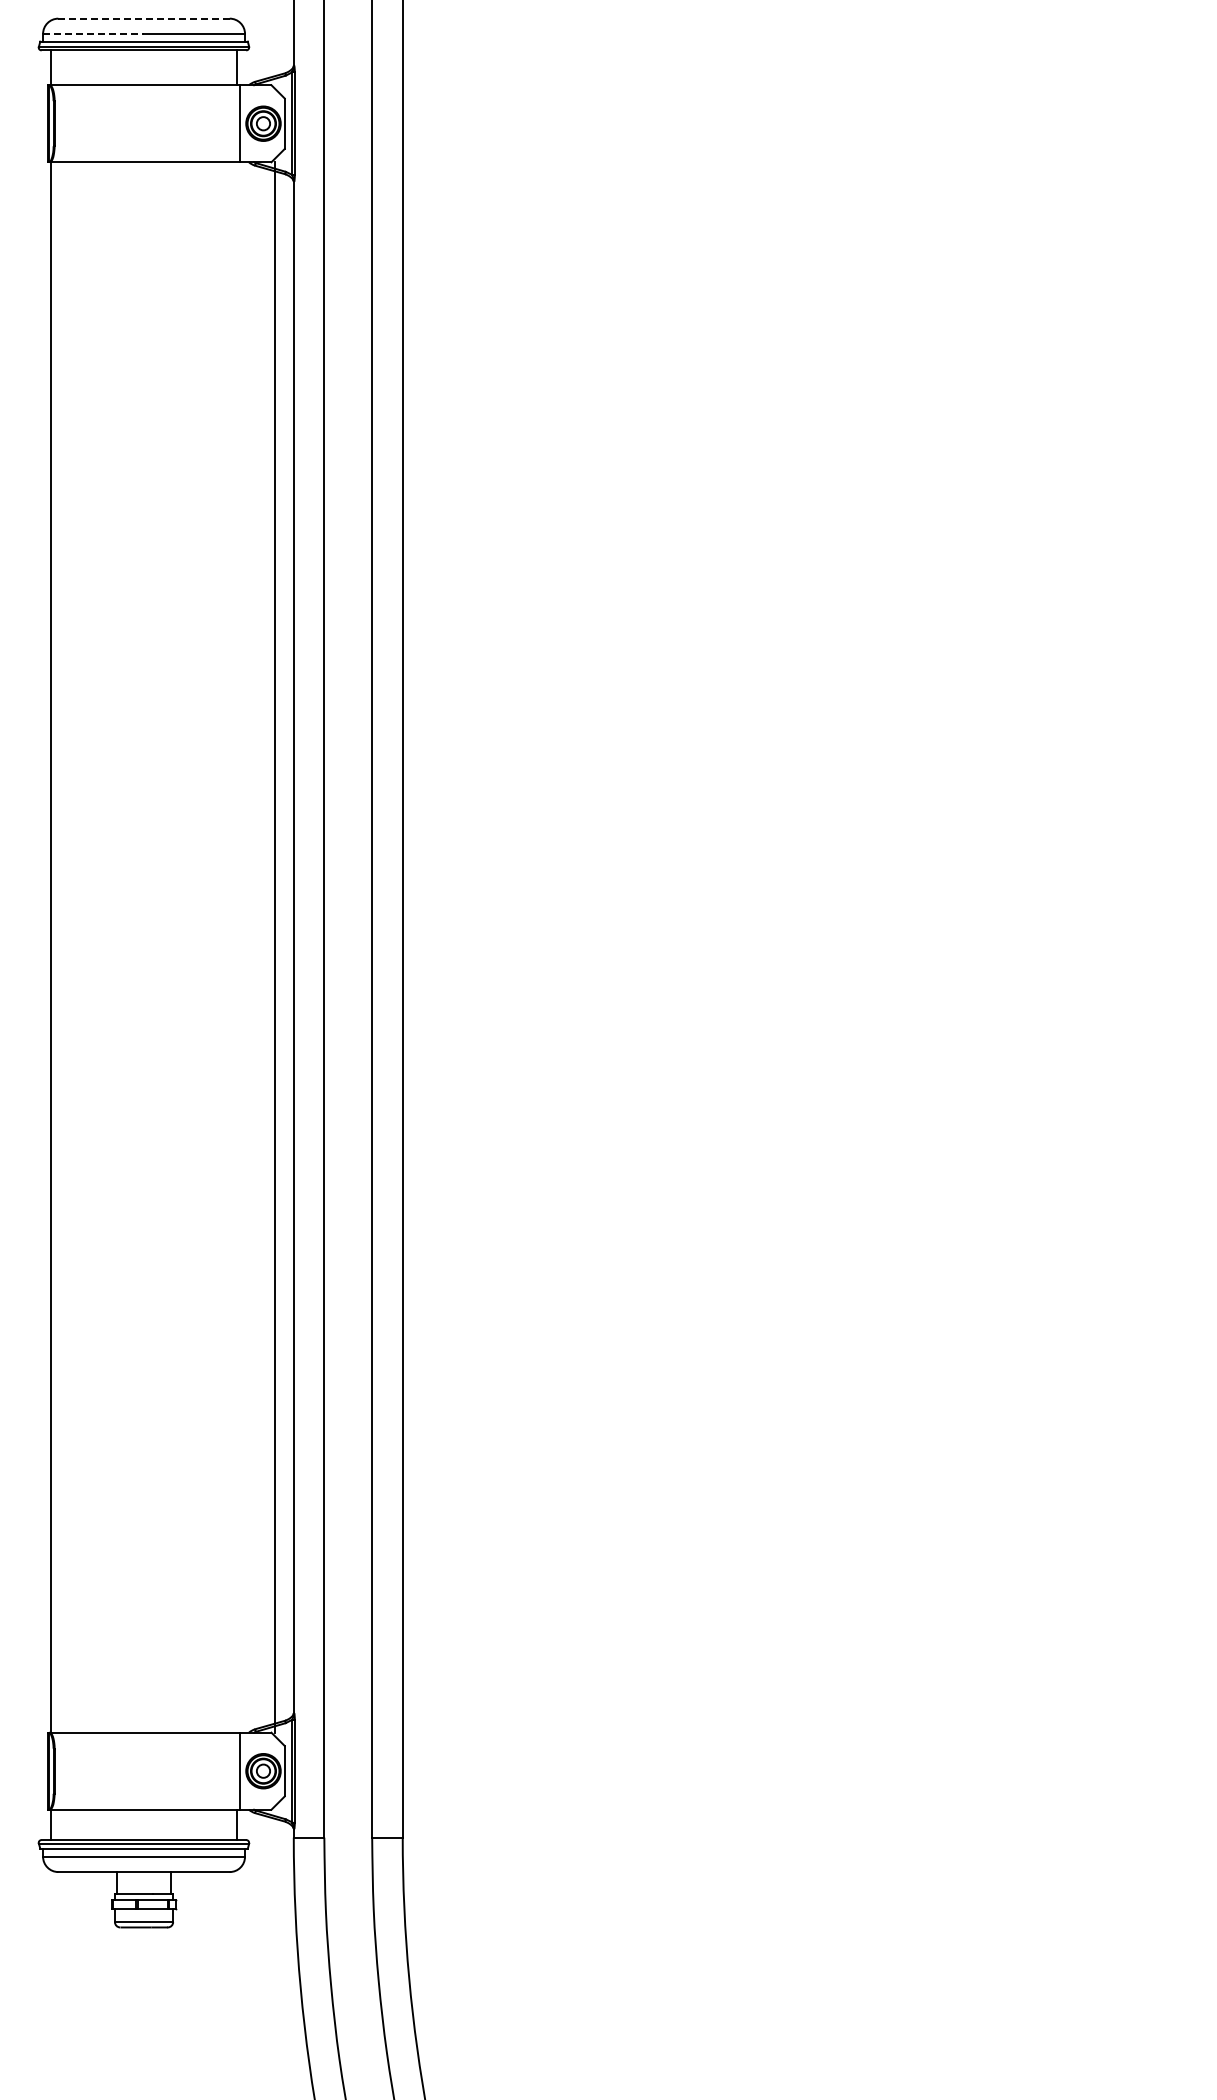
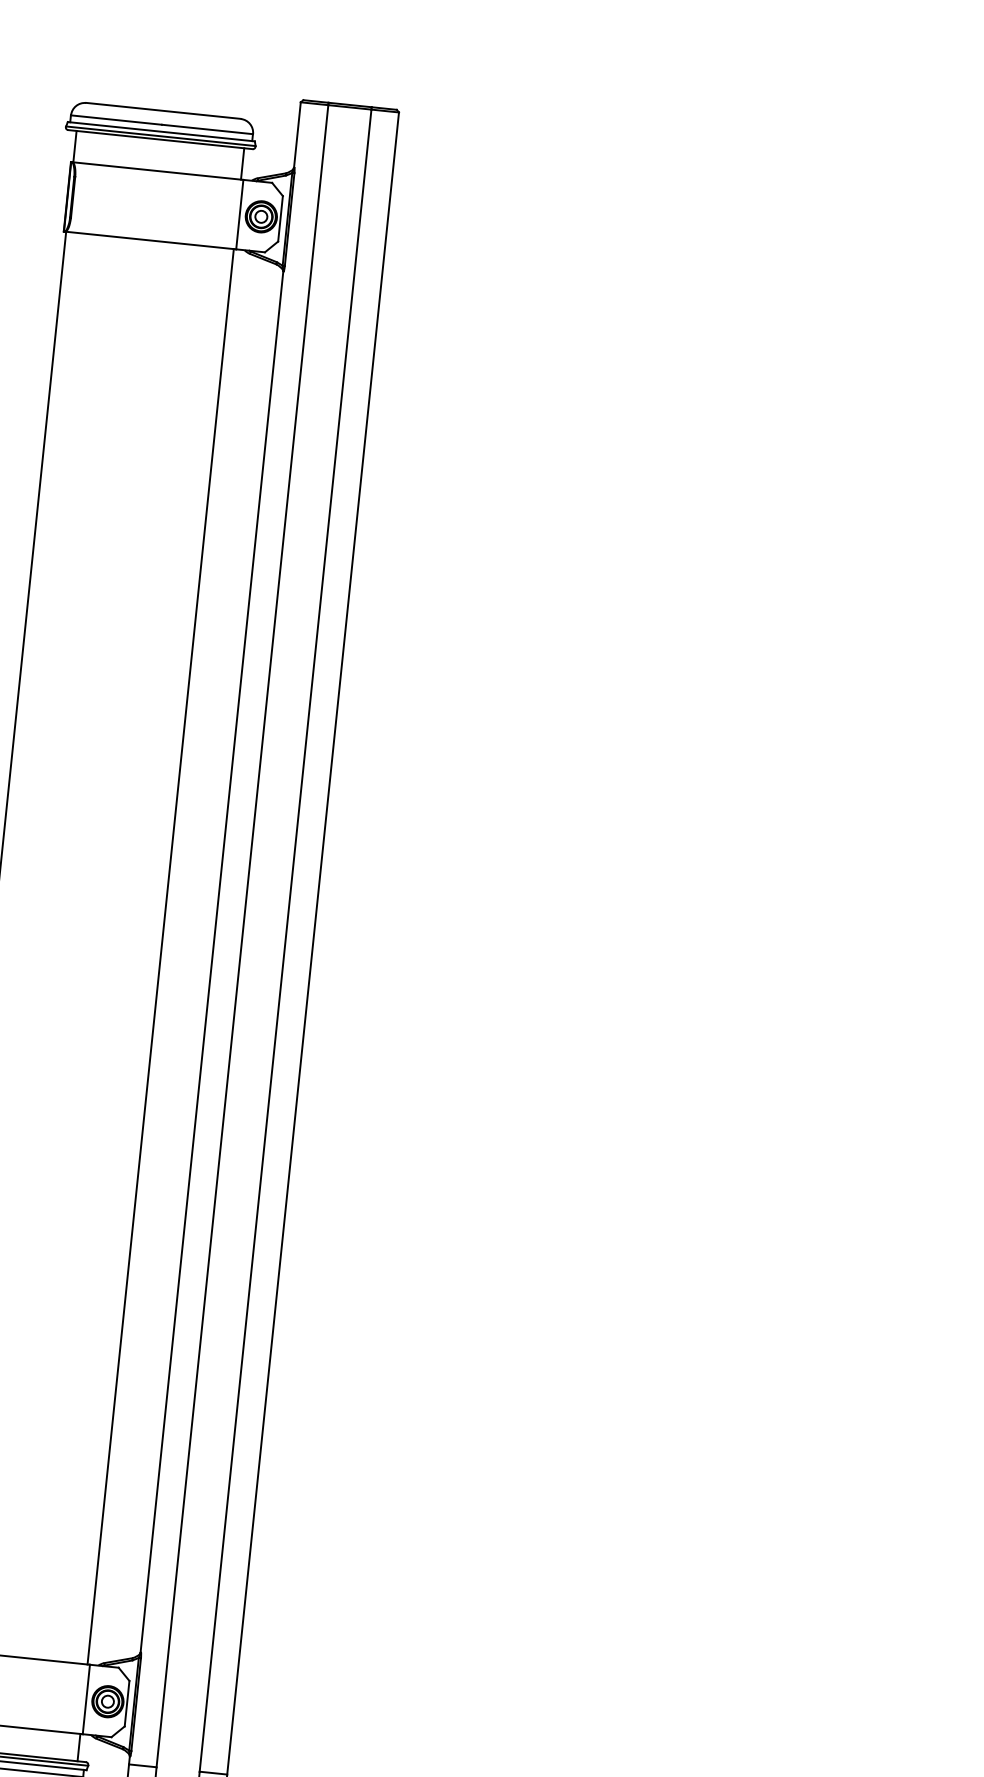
line: (144, 18) -> (163, 110), dashed -> solid
line: (93, 33) -> (116, 119), dashed -> solid
line: (274, 947) -> (160, 956), moved

